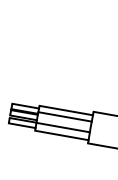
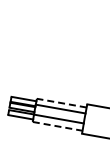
line: (65, 110) -> (61, 103), solid -> dashed
line: (62, 135) -> (58, 126), solid -> dashed

